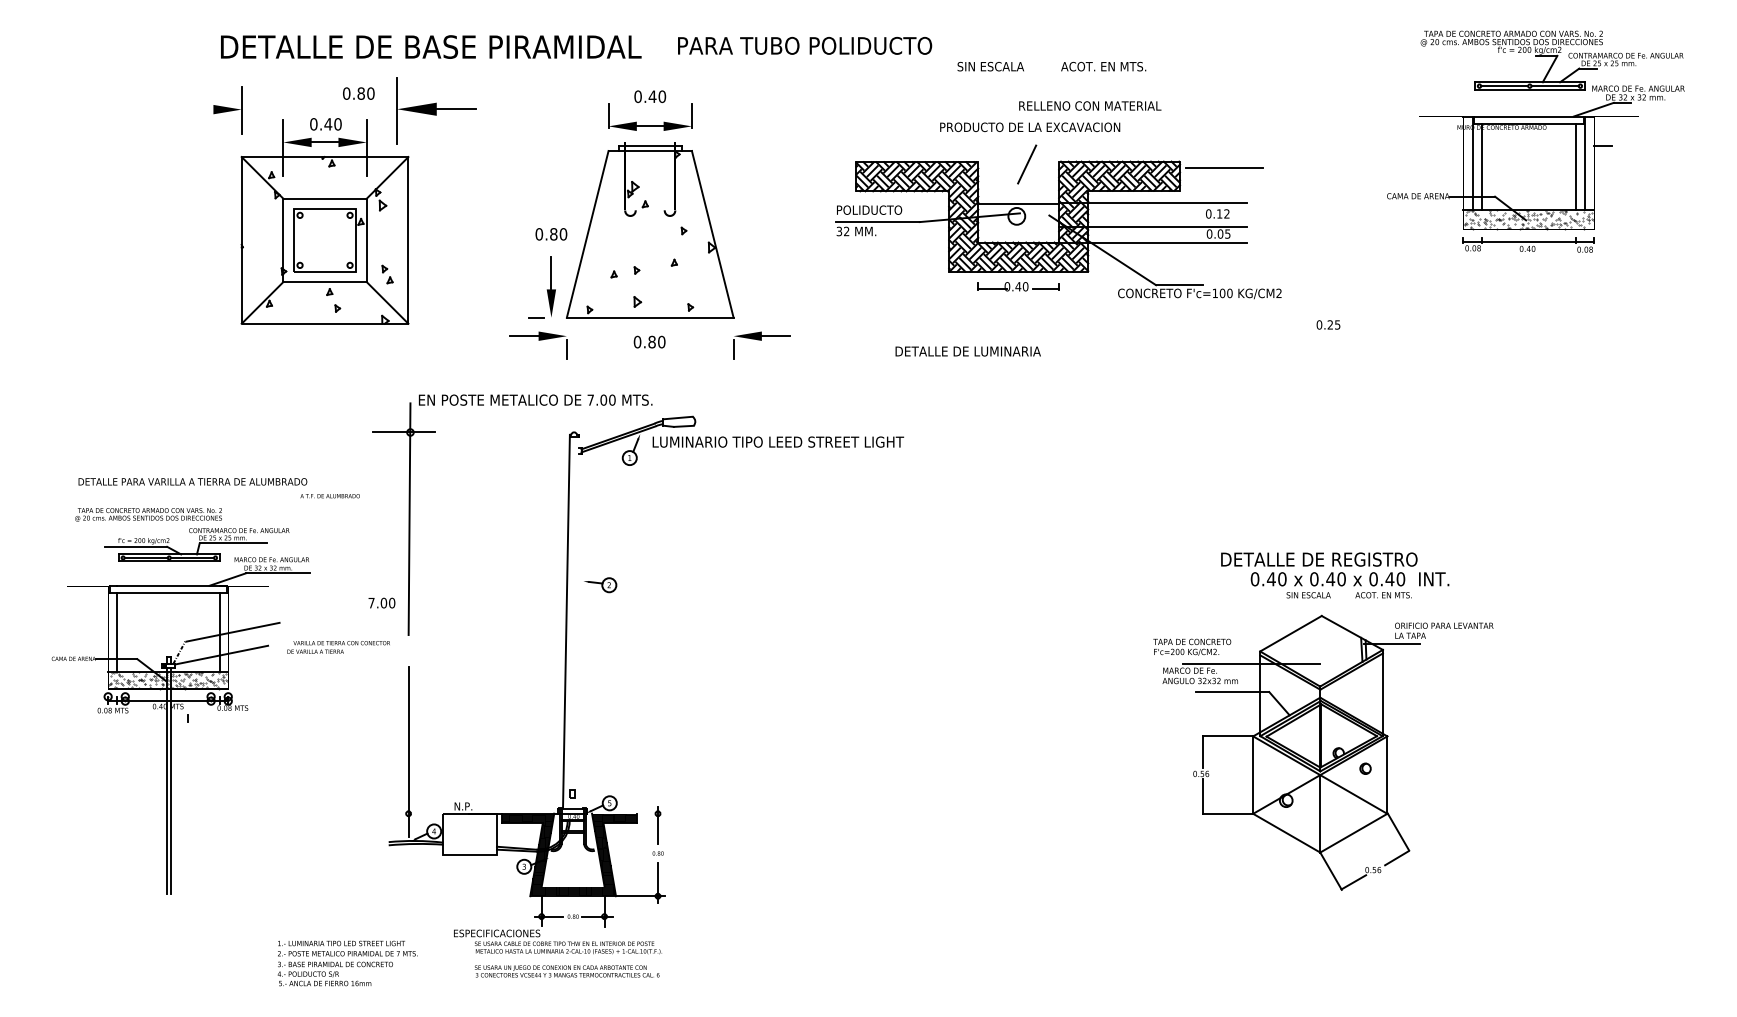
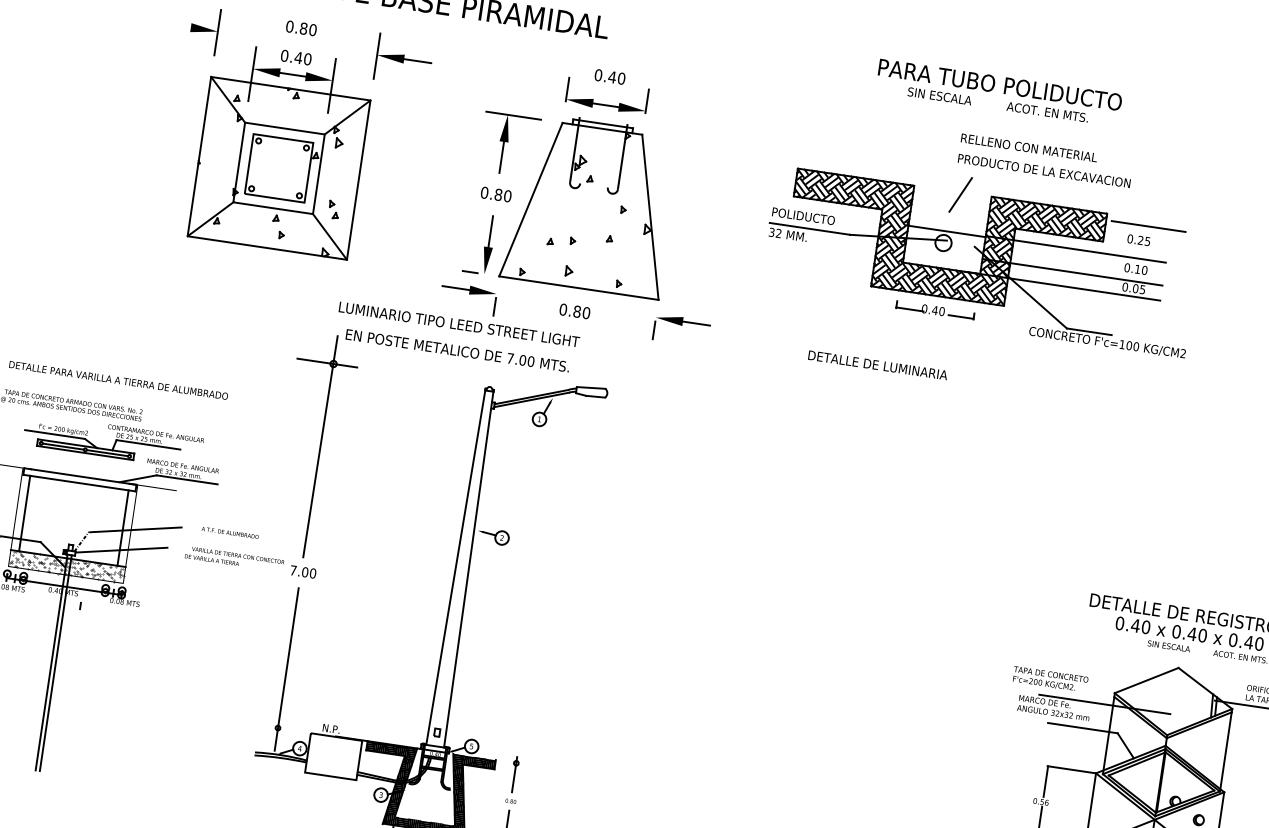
text: (805, 45) -> (1000, 84), moved
text: (358, 93) -> (301, 28), moved
part: (436, 110) -> (403, 59), size x0.71
text: (1030, 127) -> (1044, 171), moved
part: (557, 181) -> (509, 144), added
text: (1226, 213) -> (1144, 269), 0.12 -> 0.10
text: (1328, 324) -> (1138, 239), moved
text: (778, 441) -> (459, 324), moved
text: (329, 496) -> (229, 533), moved
text: (381, 602) -> (302, 571), moved
line: (579, 621) -> (468, 568), added

